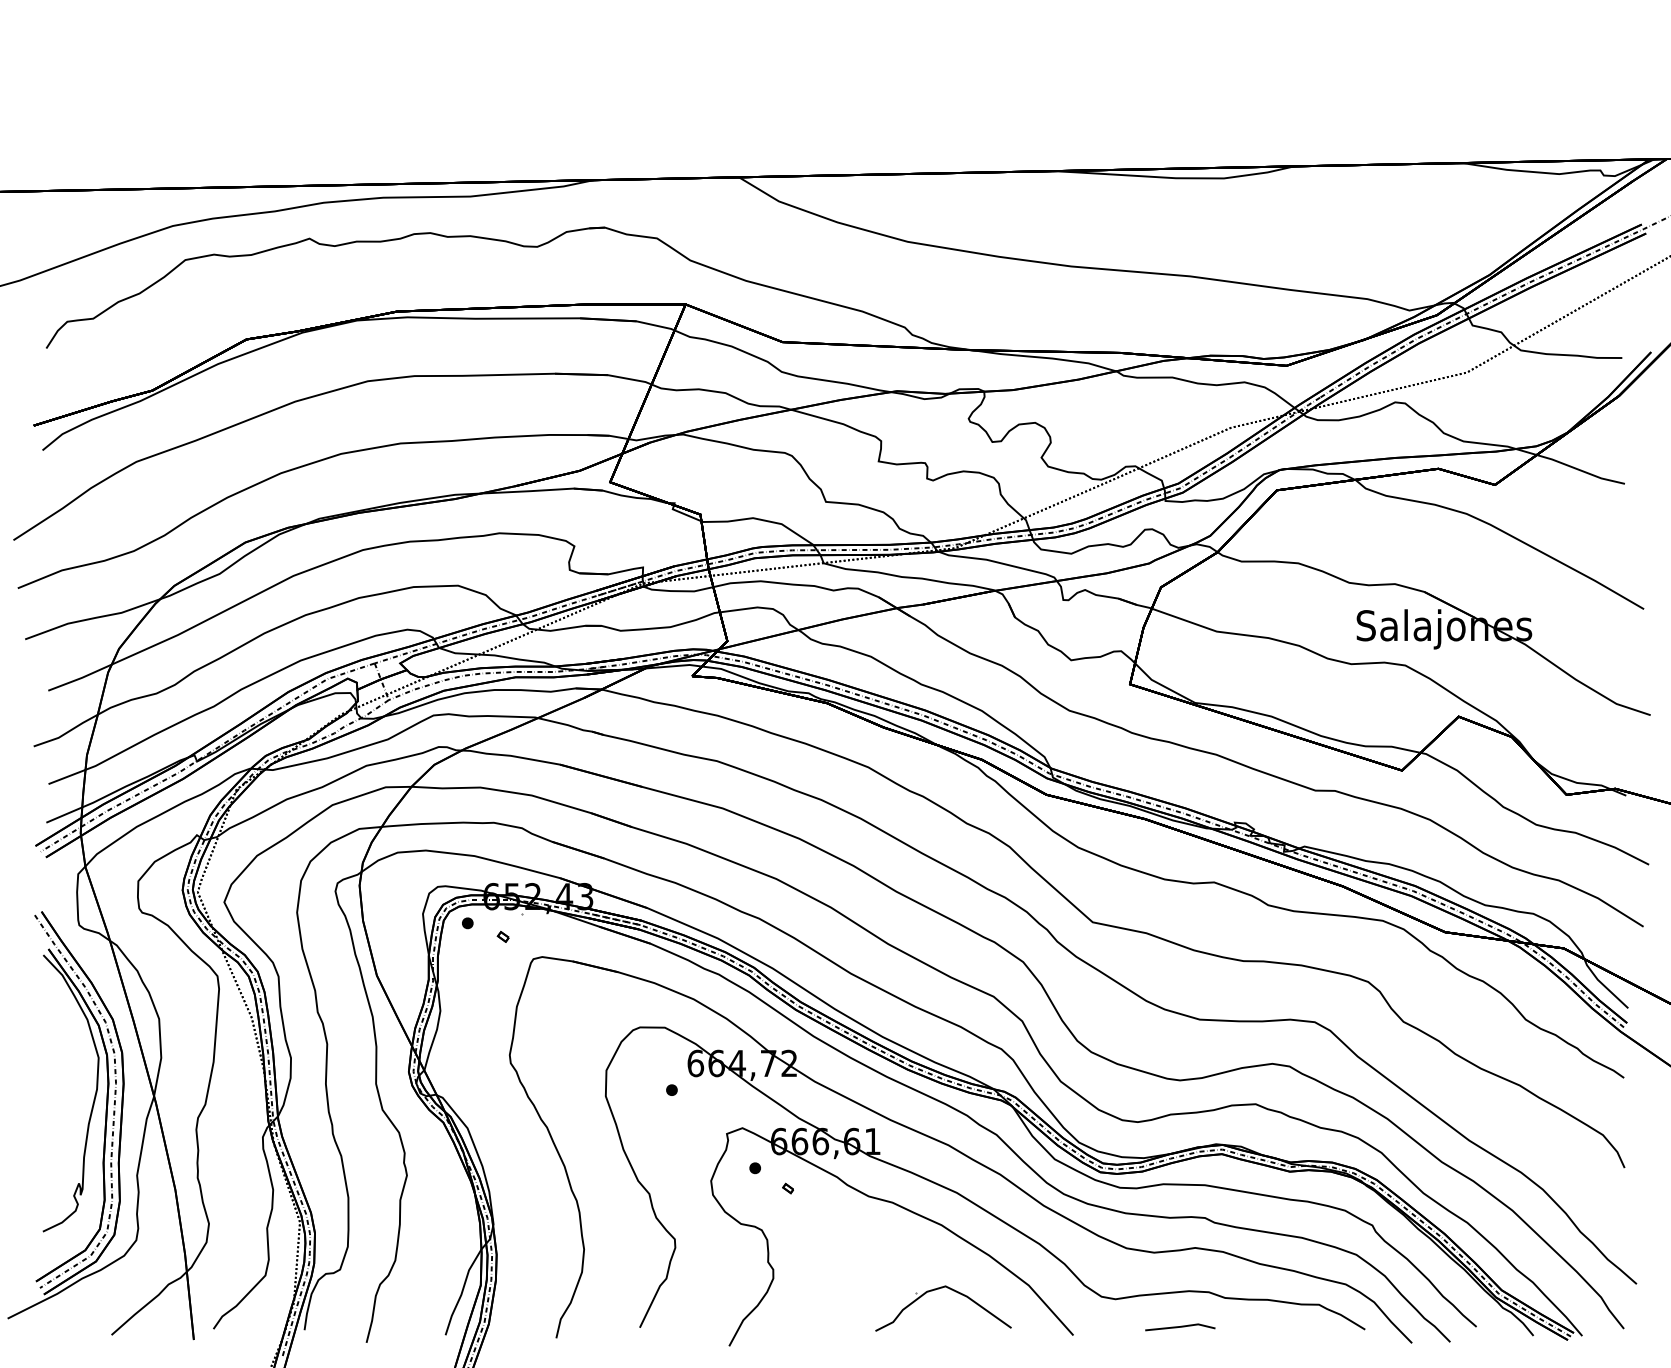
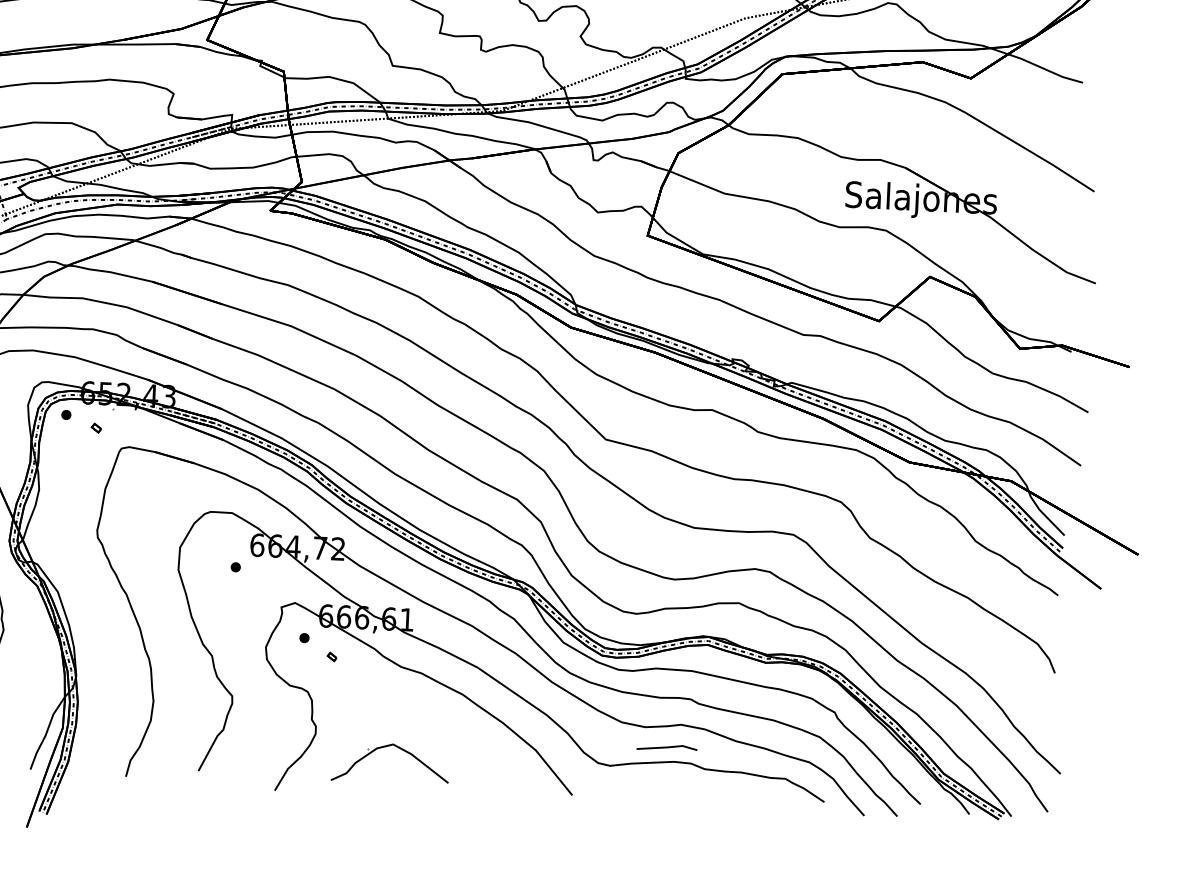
part: (939, 1289) -> (387, 746), moved
line: (1180, 1327) -> (667, 747), moved

